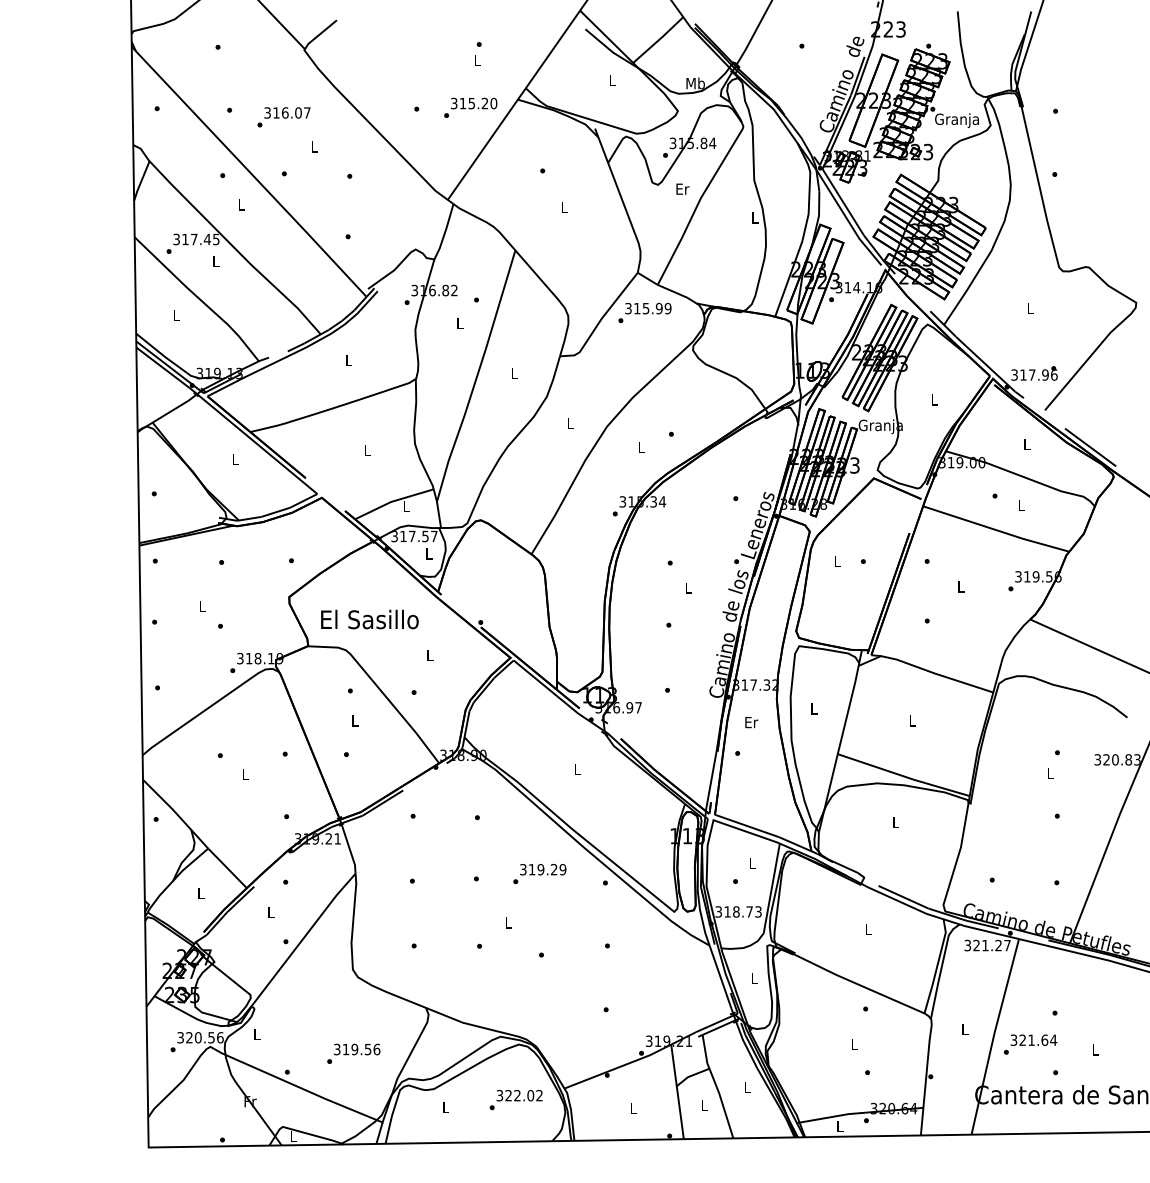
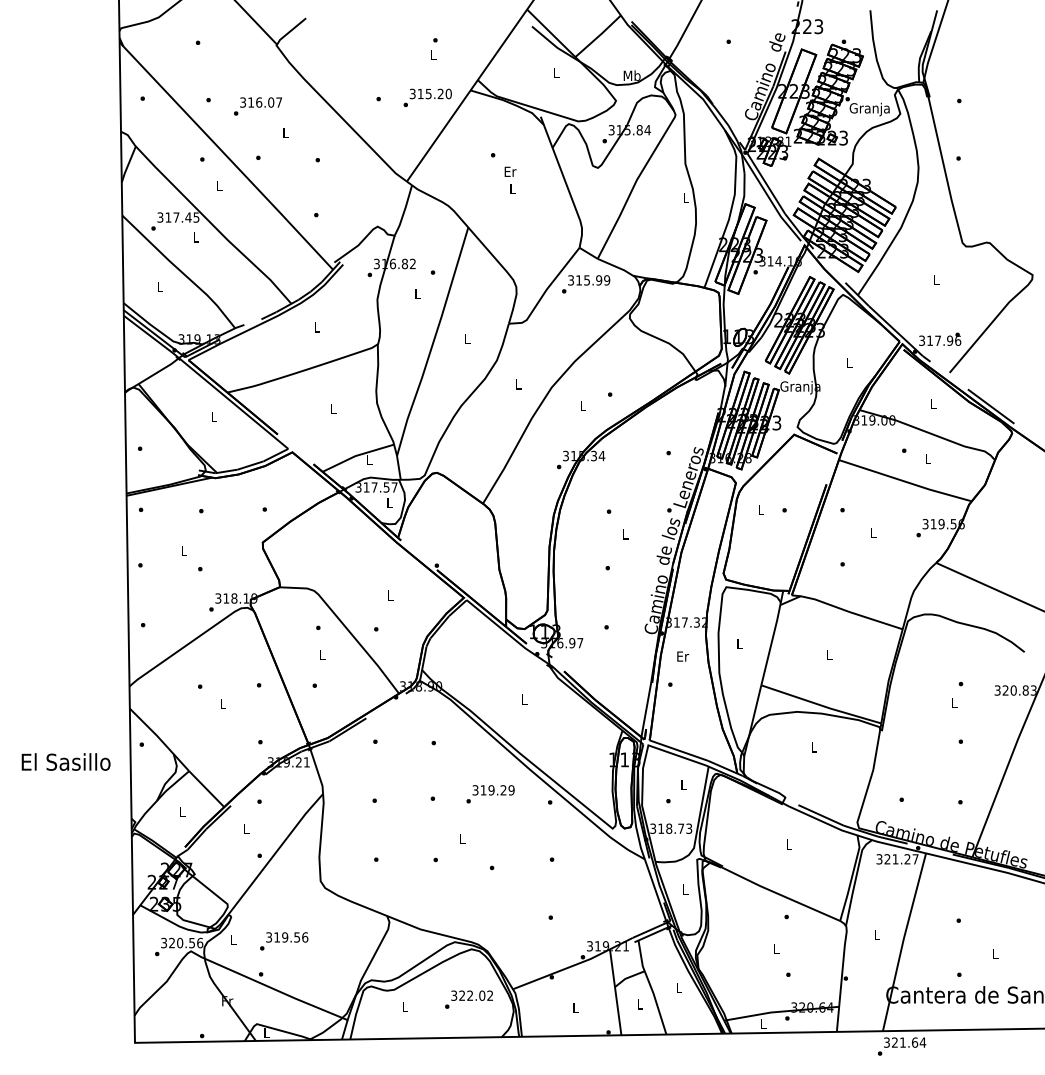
text: (682, 188) -> (510, 171), moved
text: (369, 619) -> (65, 761), moved
text: (1030, 1044) -> (901, 1046), moved
text: (353, 1053) -> (283, 941), moved

